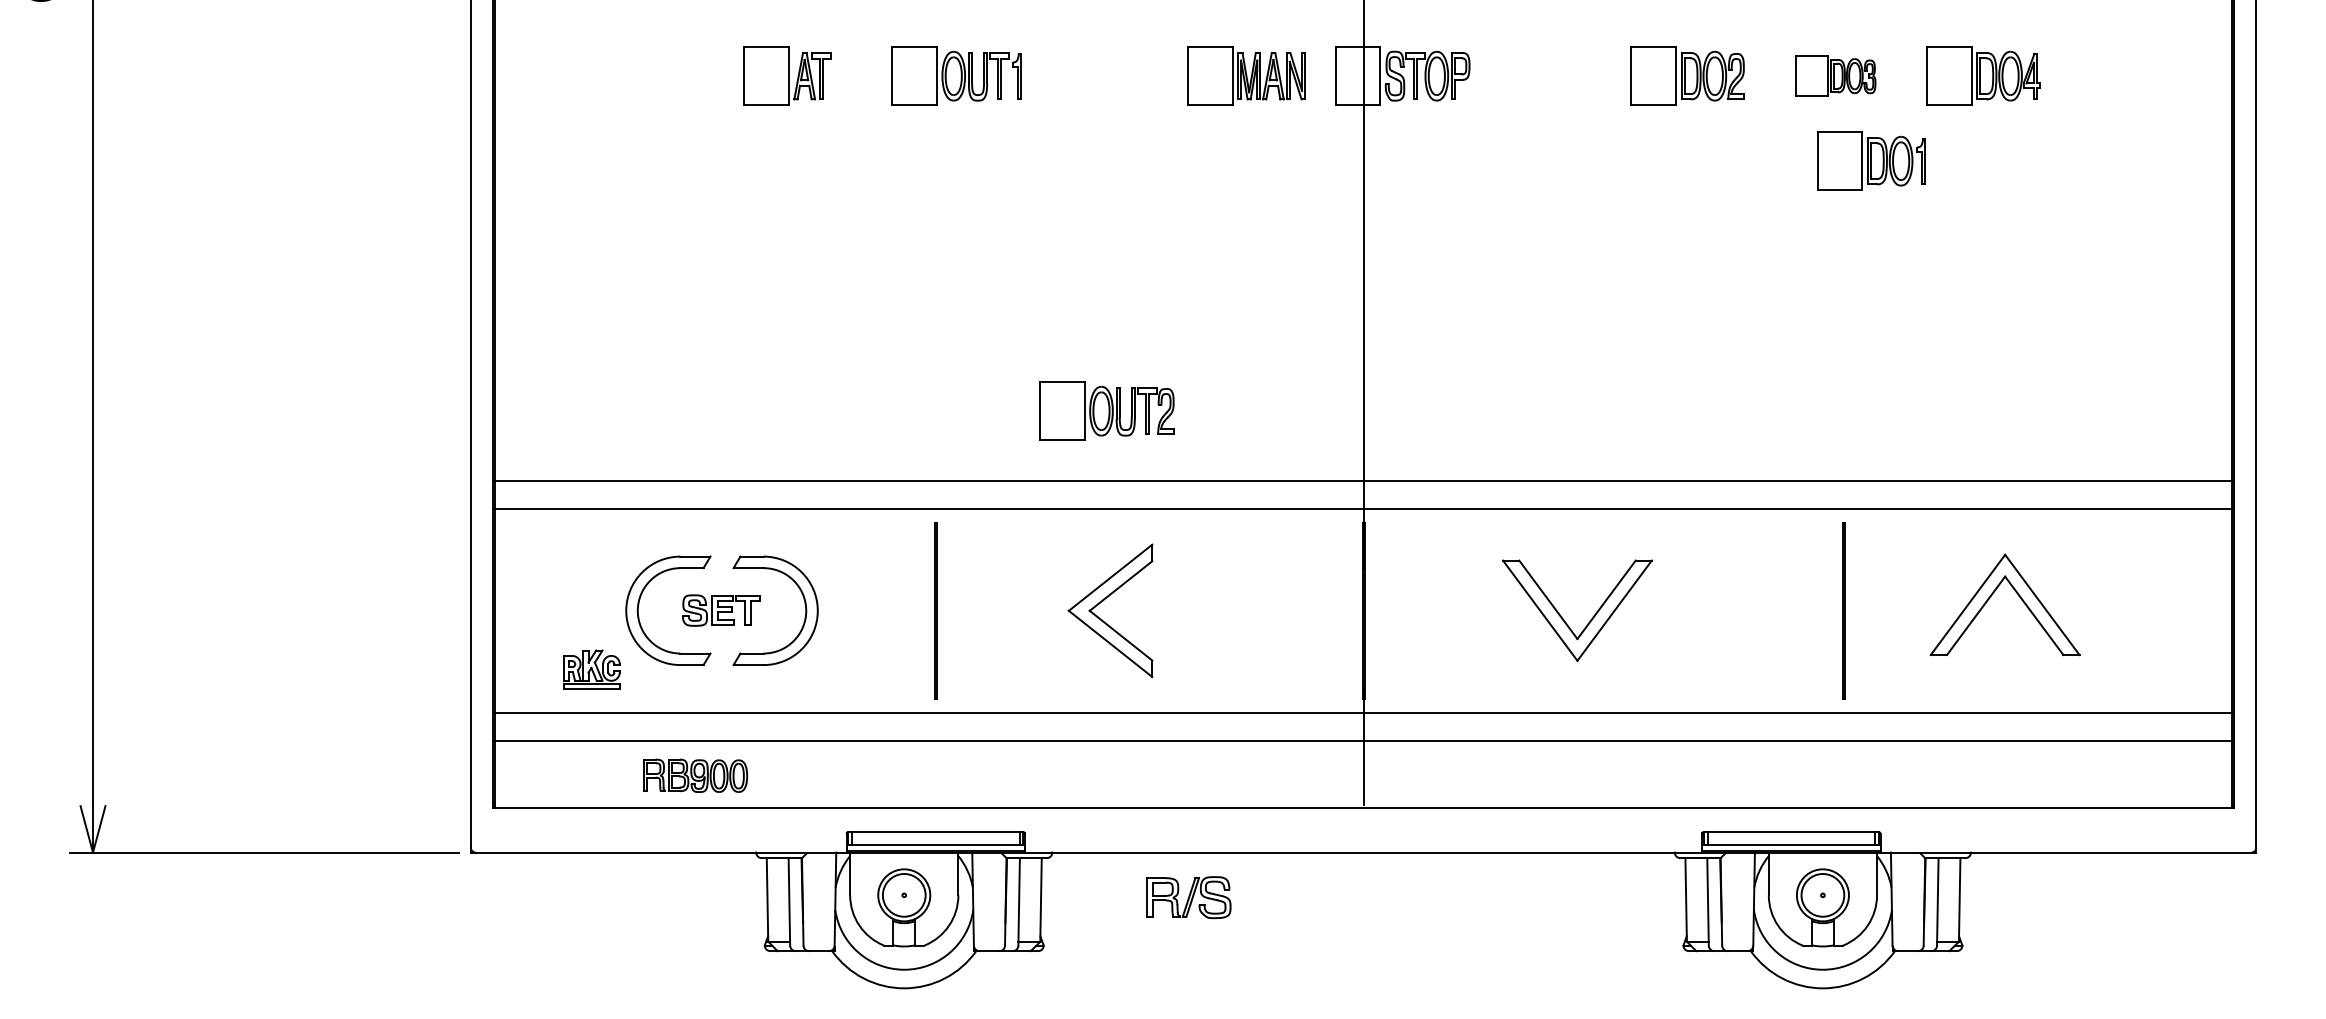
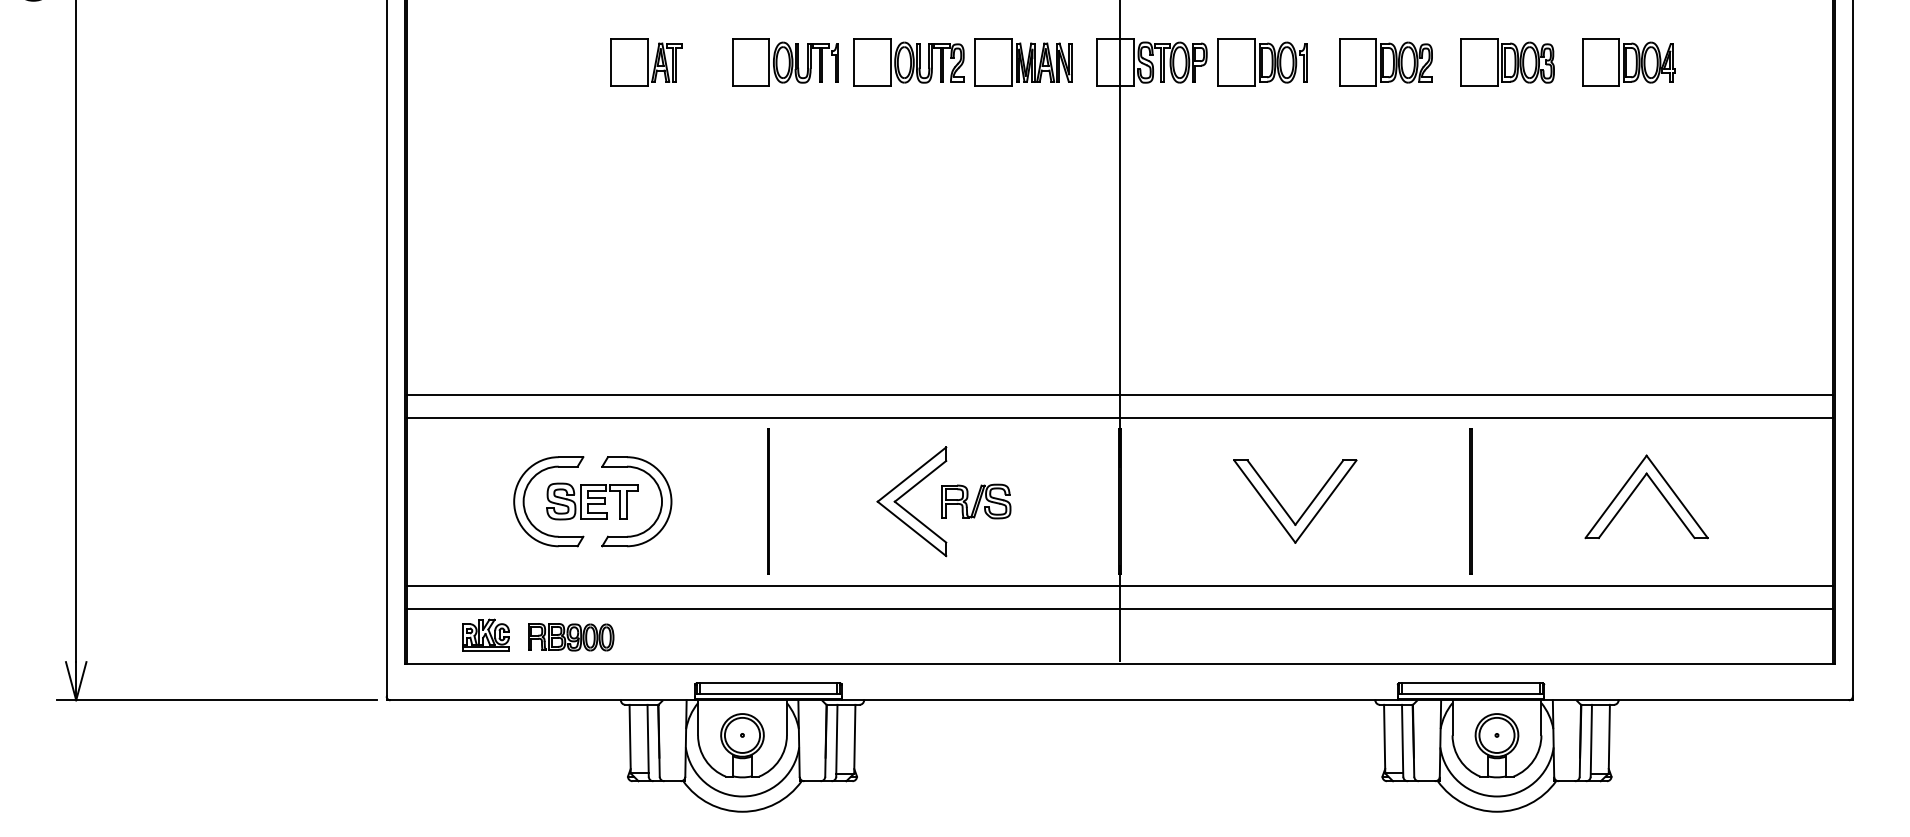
part: (1835, 75) -> (1507, 62), size x1.43
part: (1871, 160) -> (1262, 62), moved
part: (1106, 410) -> (908, 62), moved
part: (721, 610) -> (592, 501), size x1.43
line: (1843, 610) -> (1470, 501), moved
part: (591, 669) -> (485, 635), moved
part: (1188, 897) -> (975, 501), moved

